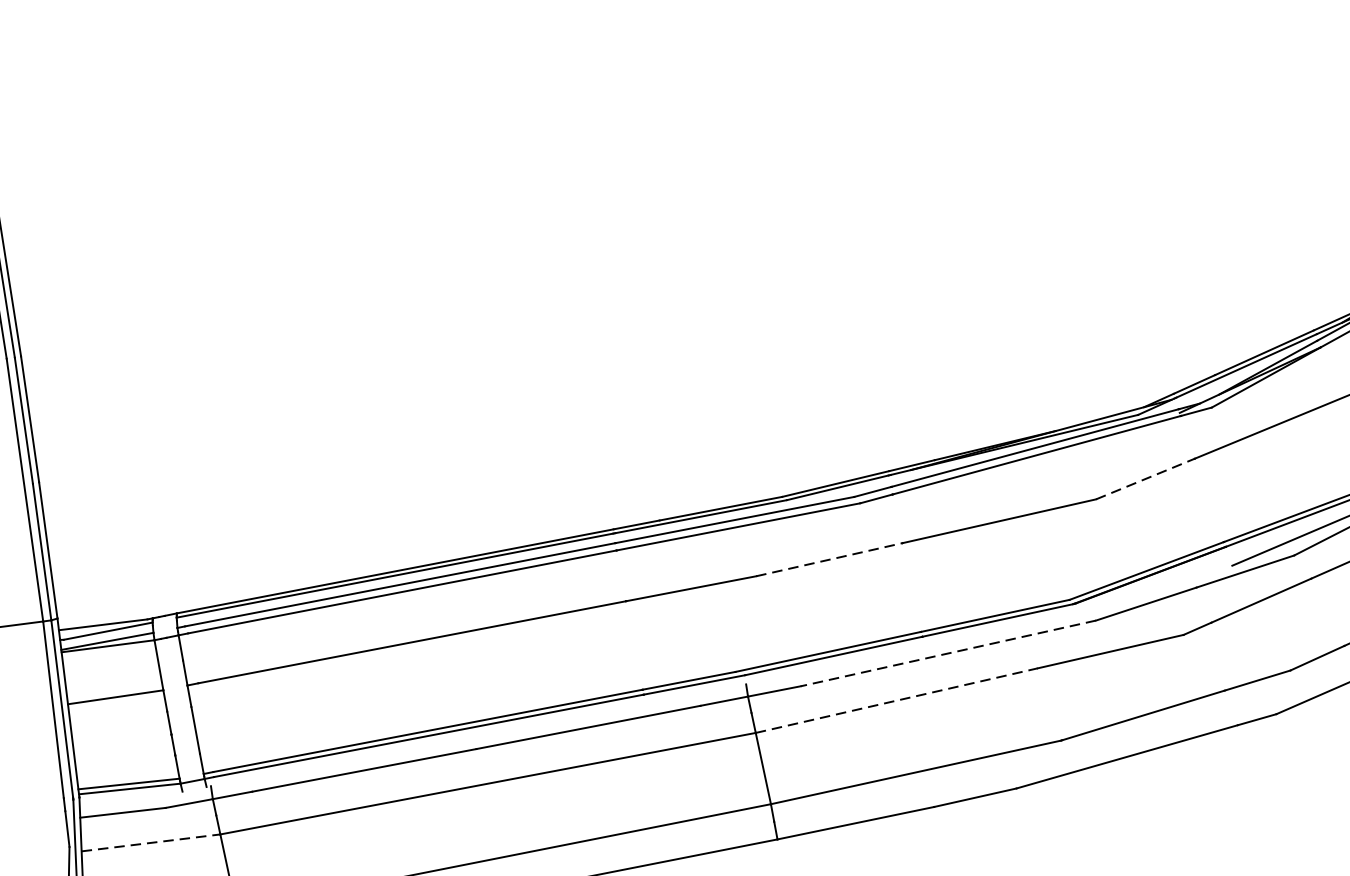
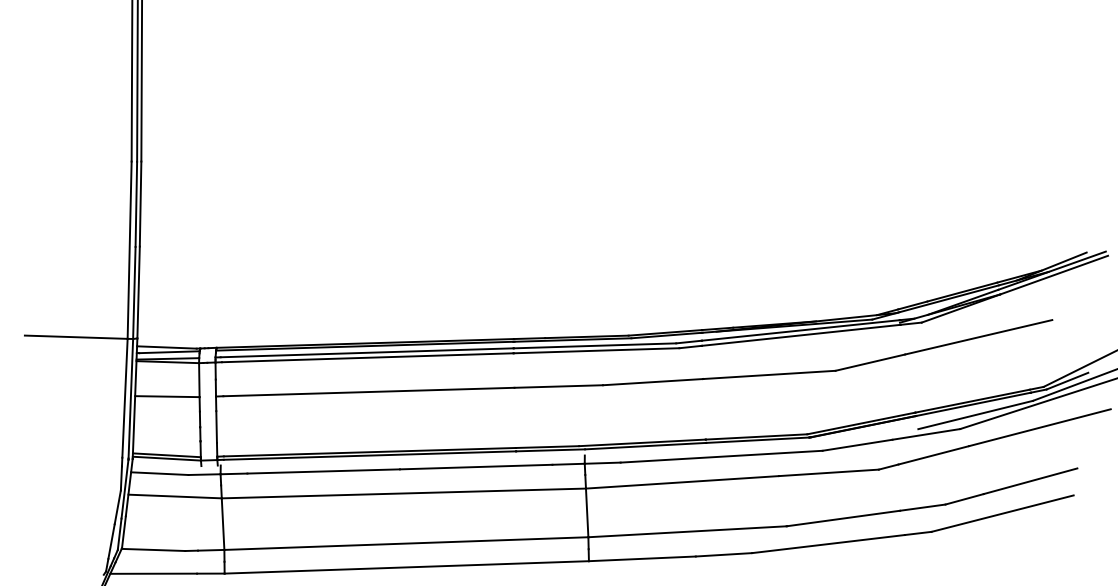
line: (1145, 478) -> (870, 362), dashed -> solid
line: (830, 560) -> (653, 382), dashed -> solid
line: (948, 653) -> (721, 456), dashed -> solid
line: (896, 700) -> (682, 482), dashed -> solid
line: (151, 842) -> (175, 496), dashed -> solid

